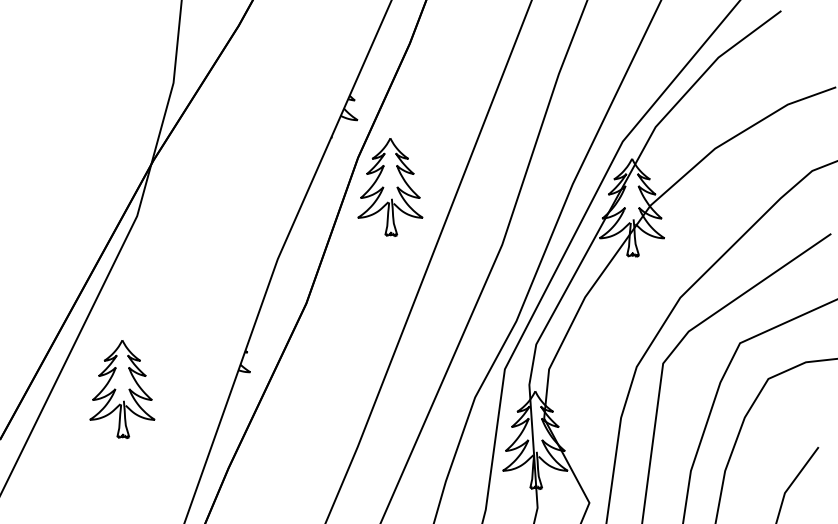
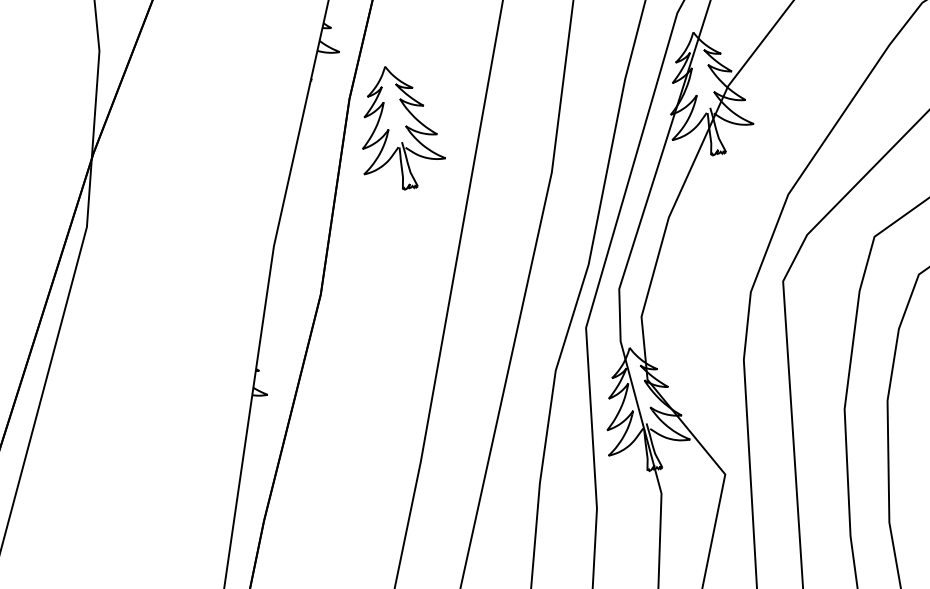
part: (122, 389) -> (111, 448), removed

